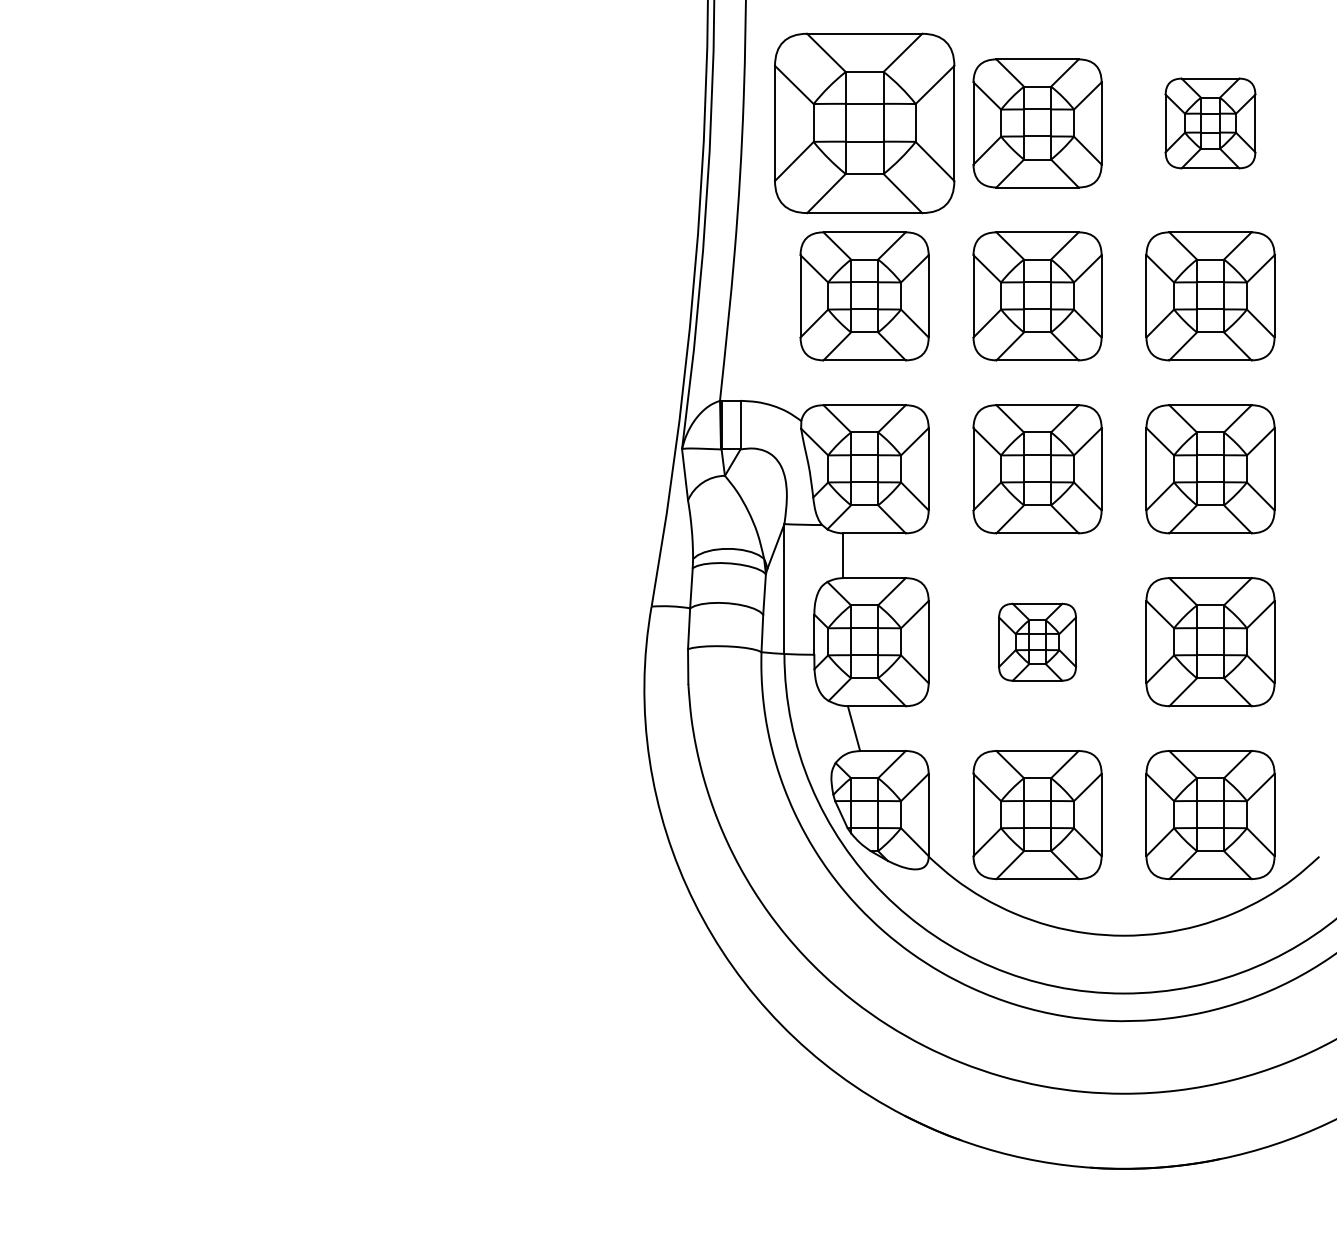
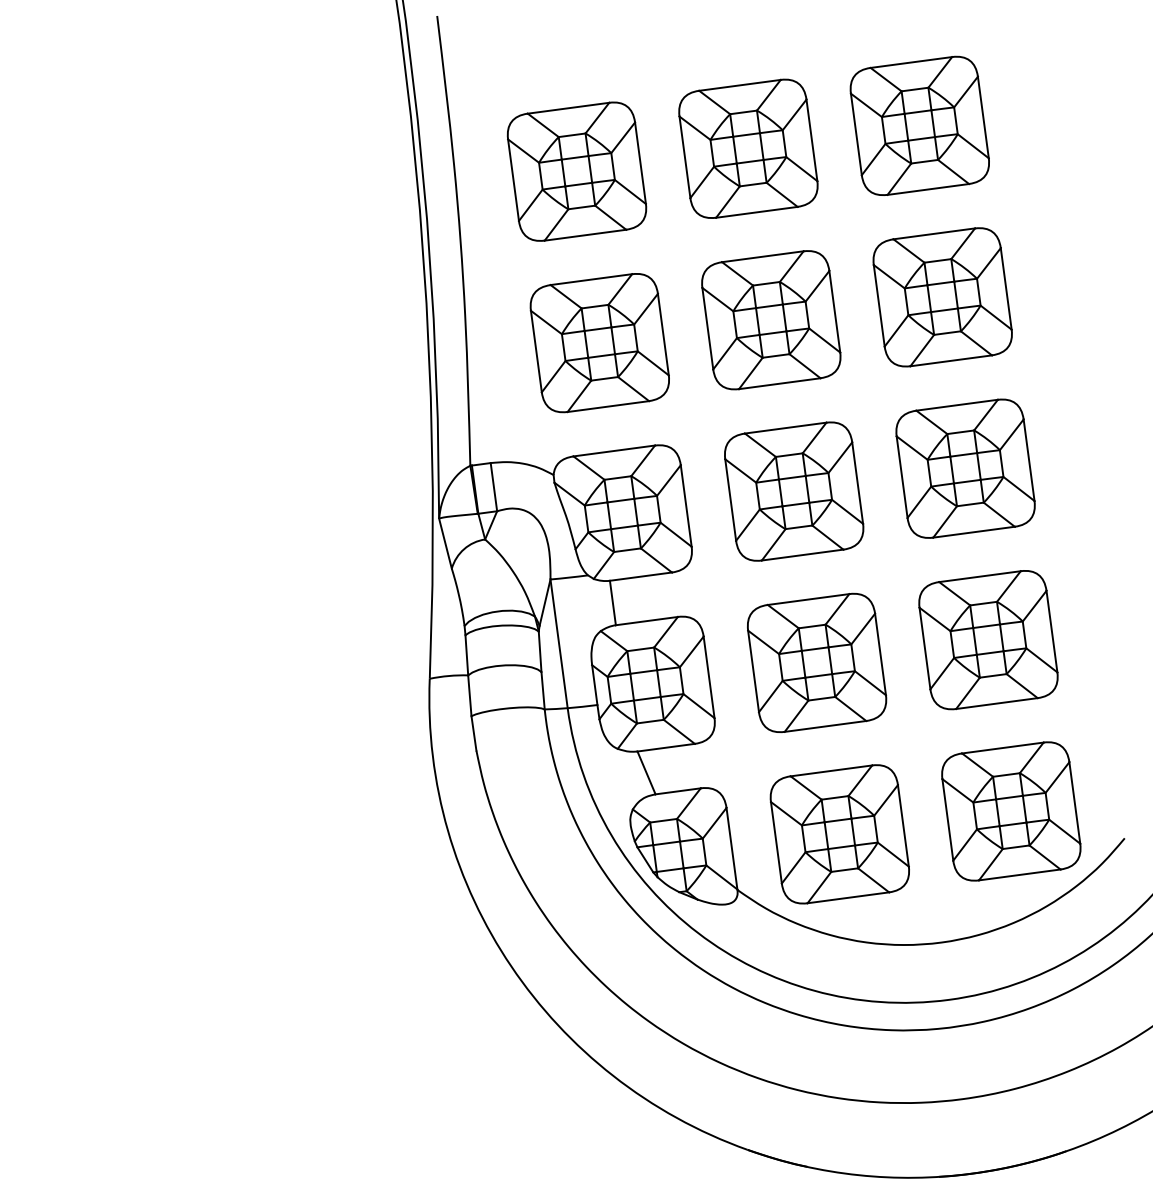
part: (864, 123) -> (576, 171), size x0.71
part: (1210, 123) -> (919, 126), size x1.43
part: (1037, 642) -> (817, 663), size x1.67

